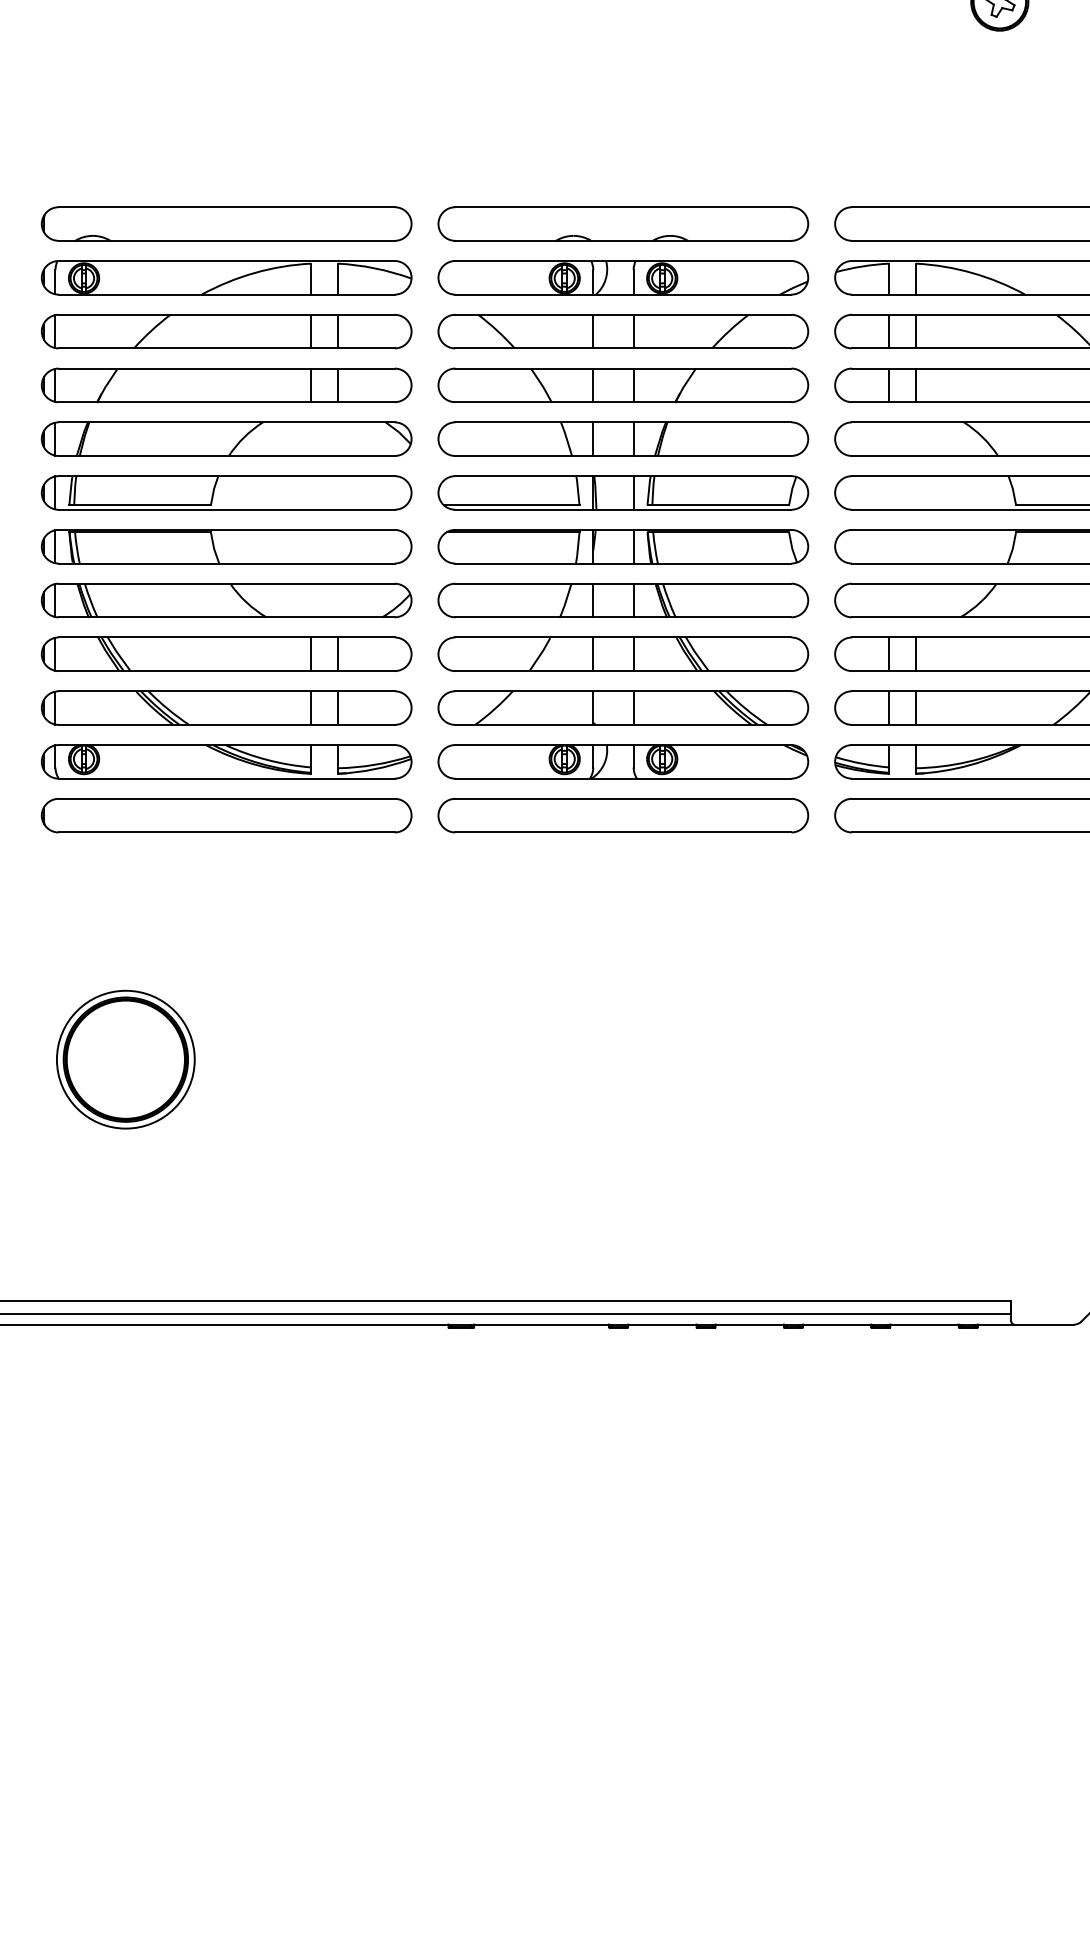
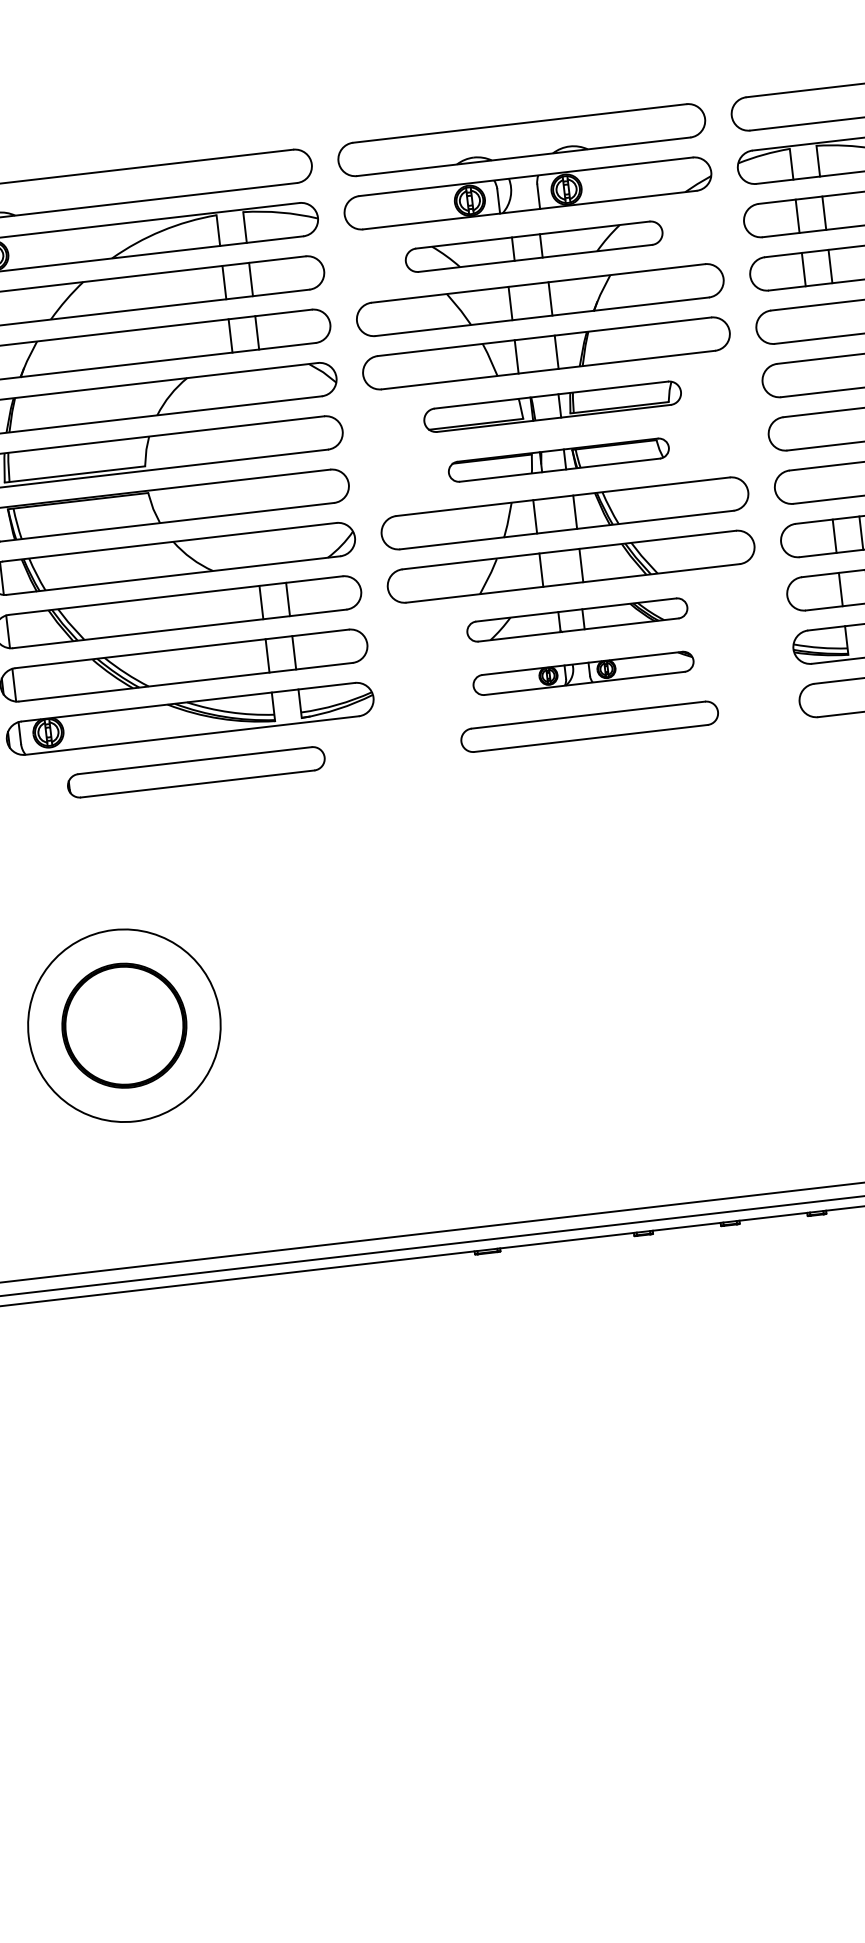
part: (623, 331) -> (534, 246), size x0.7
part: (623, 492) -> (552, 406), size x0.7
part: (623, 546) -> (558, 459), size x0.6
part: (623, 707) -> (577, 619), size x0.6
part: (623, 761) -> (583, 673), size x0.6
part: (226, 815) -> (196, 772), size x0.7
part: (623, 815) -> (589, 726), size x0.7
circle: (125, 1059) -> (124, 1025), size x1.4

